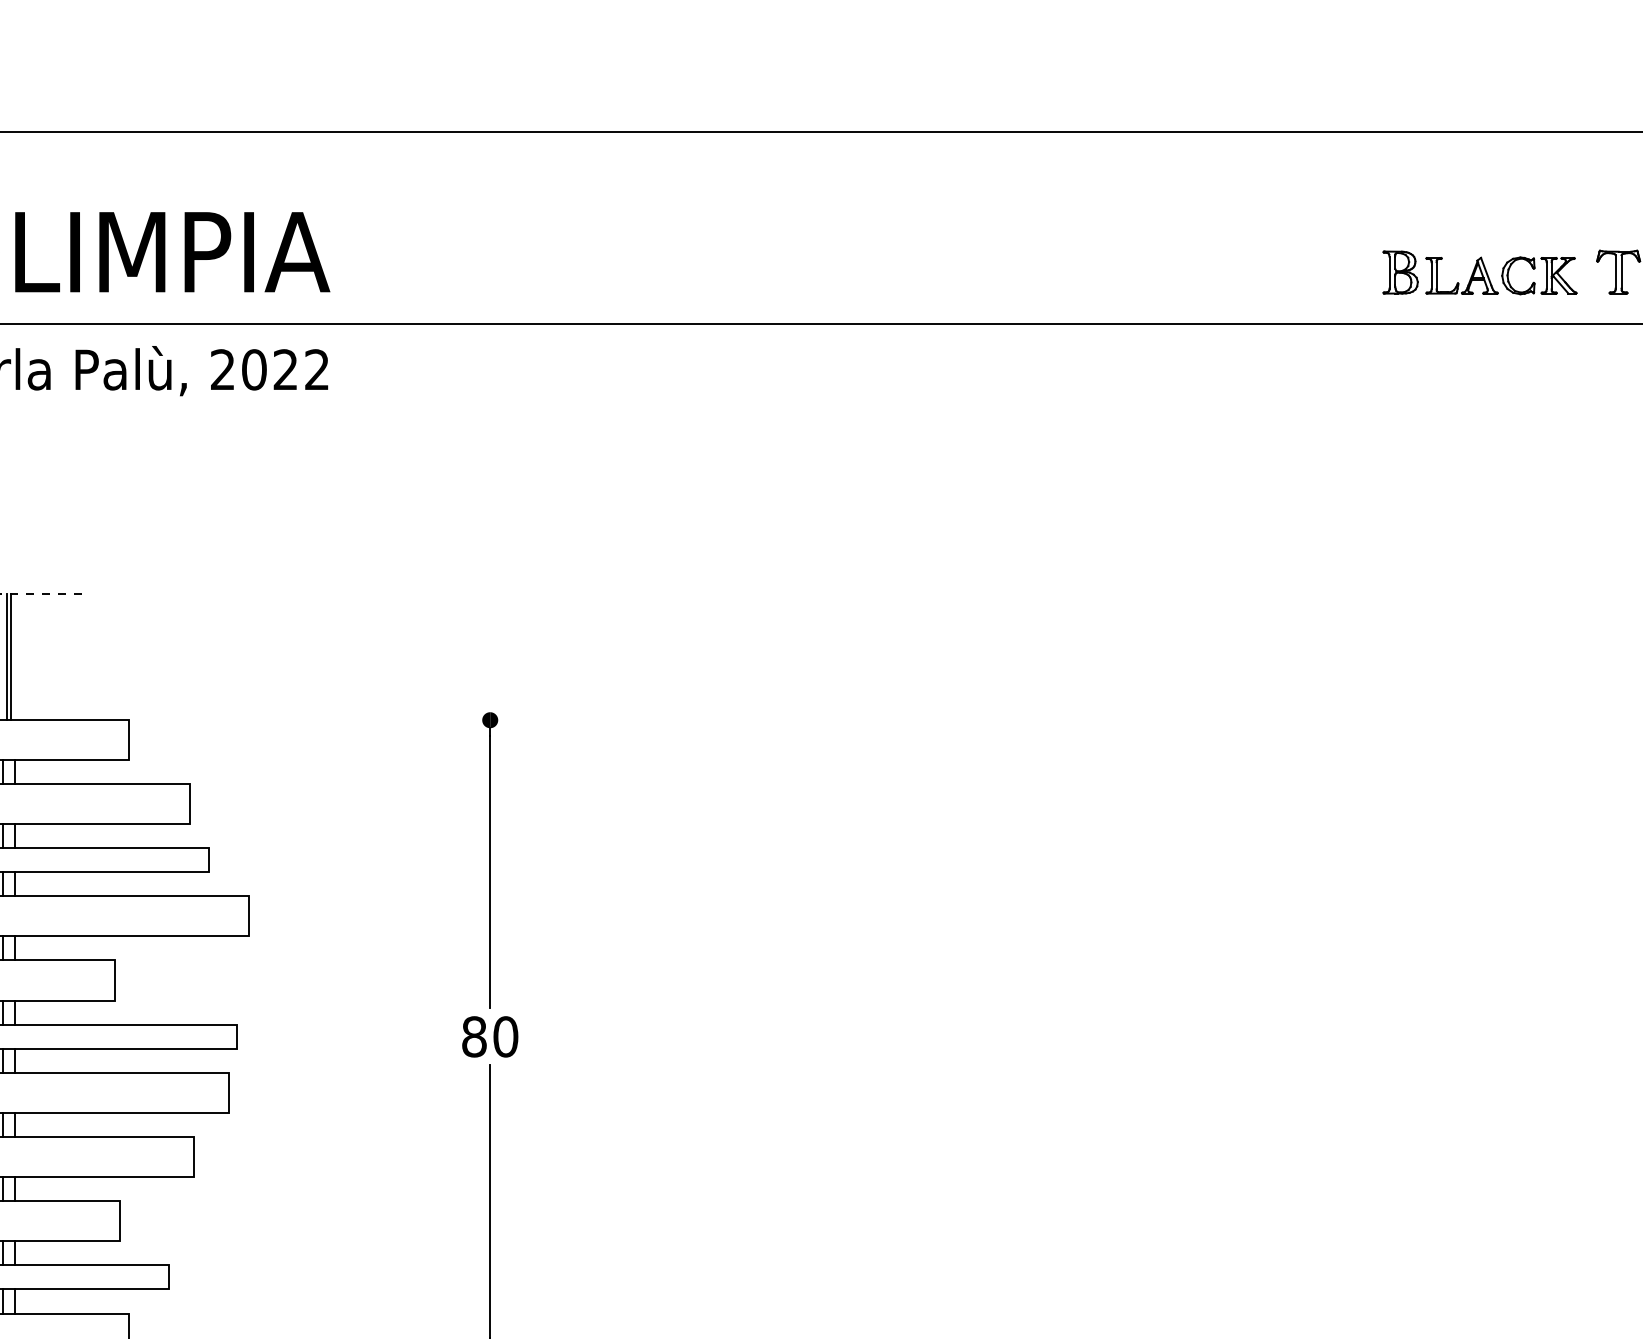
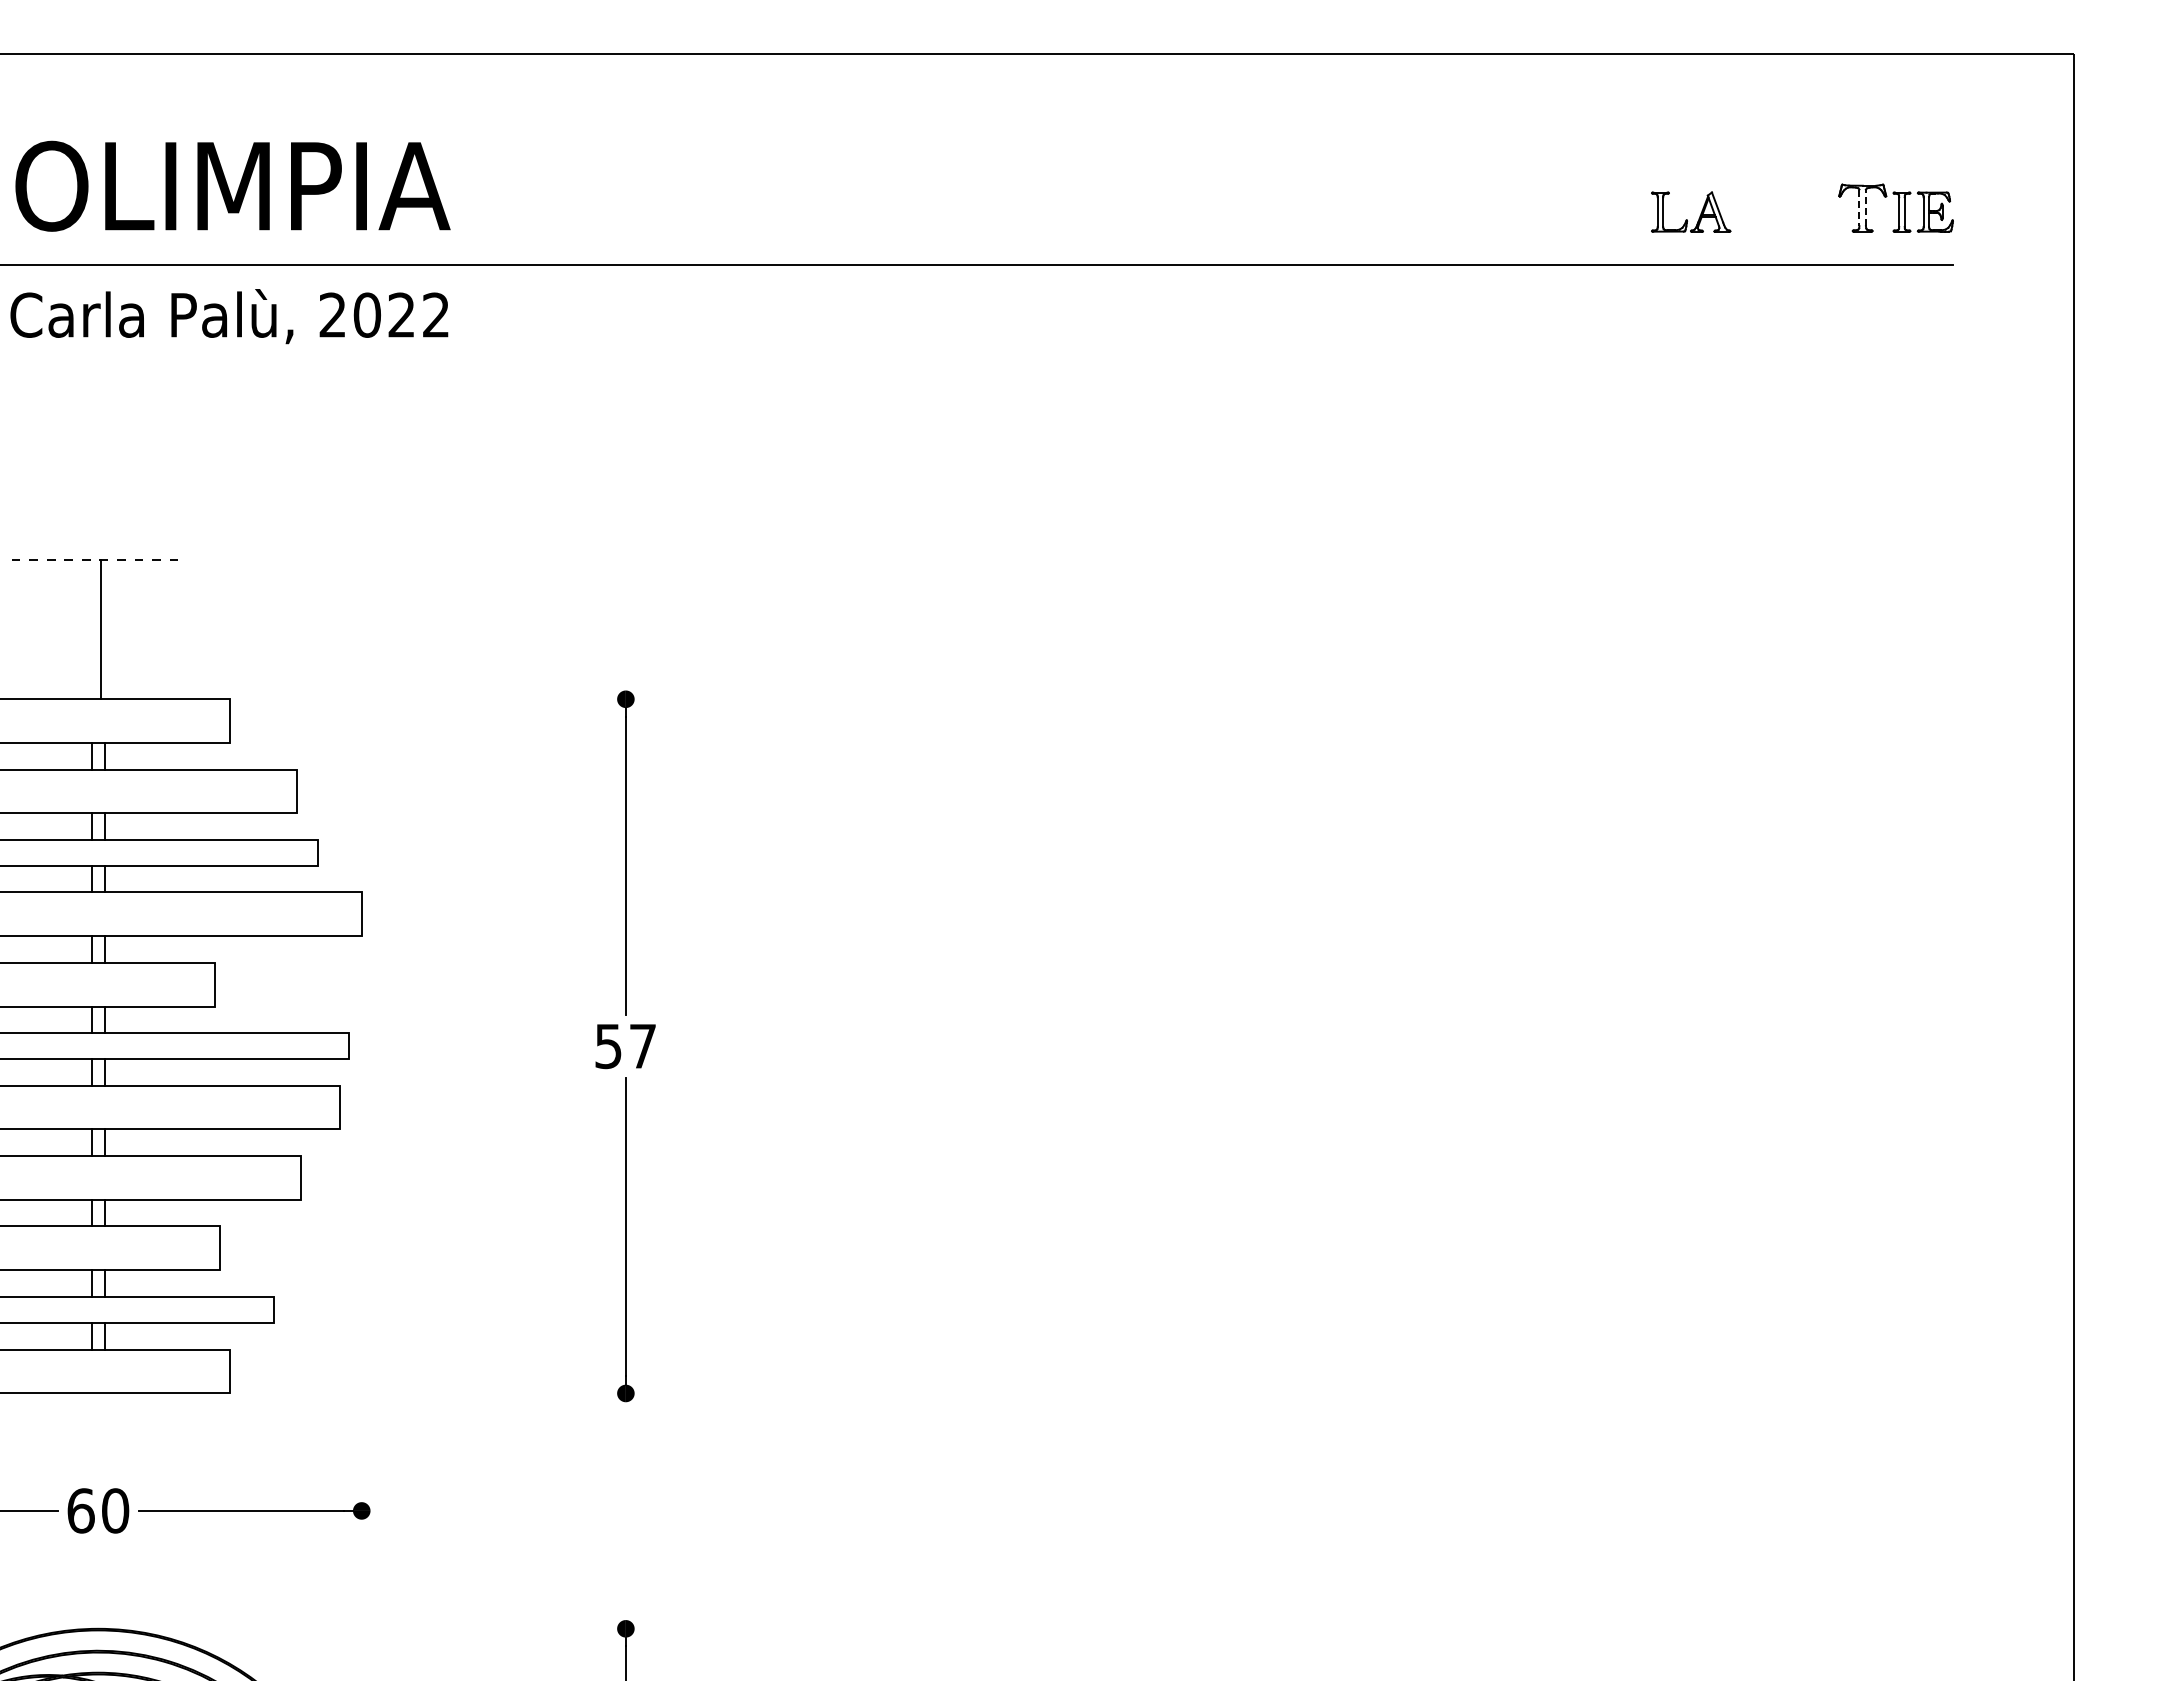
line: (1621, 271) -> (1865, 207), solid -> dashed
part: (1400, 272) -> (1623, 208), removed
line: (1615, 272) -> (1859, 208), solid -> dashed
part: (1546, 276) -> (1783, 212), removed
line: (7, 656) -> (96, 629), removed
text: (489, 1037) -> (625, 1046), 80 -> 57

